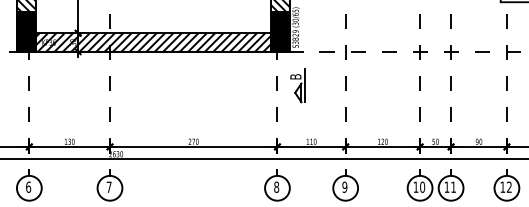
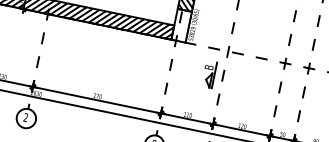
fill: (280, 31) -> (181, 25), removed
part: (297, 85) -> (209, 74), moved
text: (108, 186) -> (25, 116), 7 -> 2

